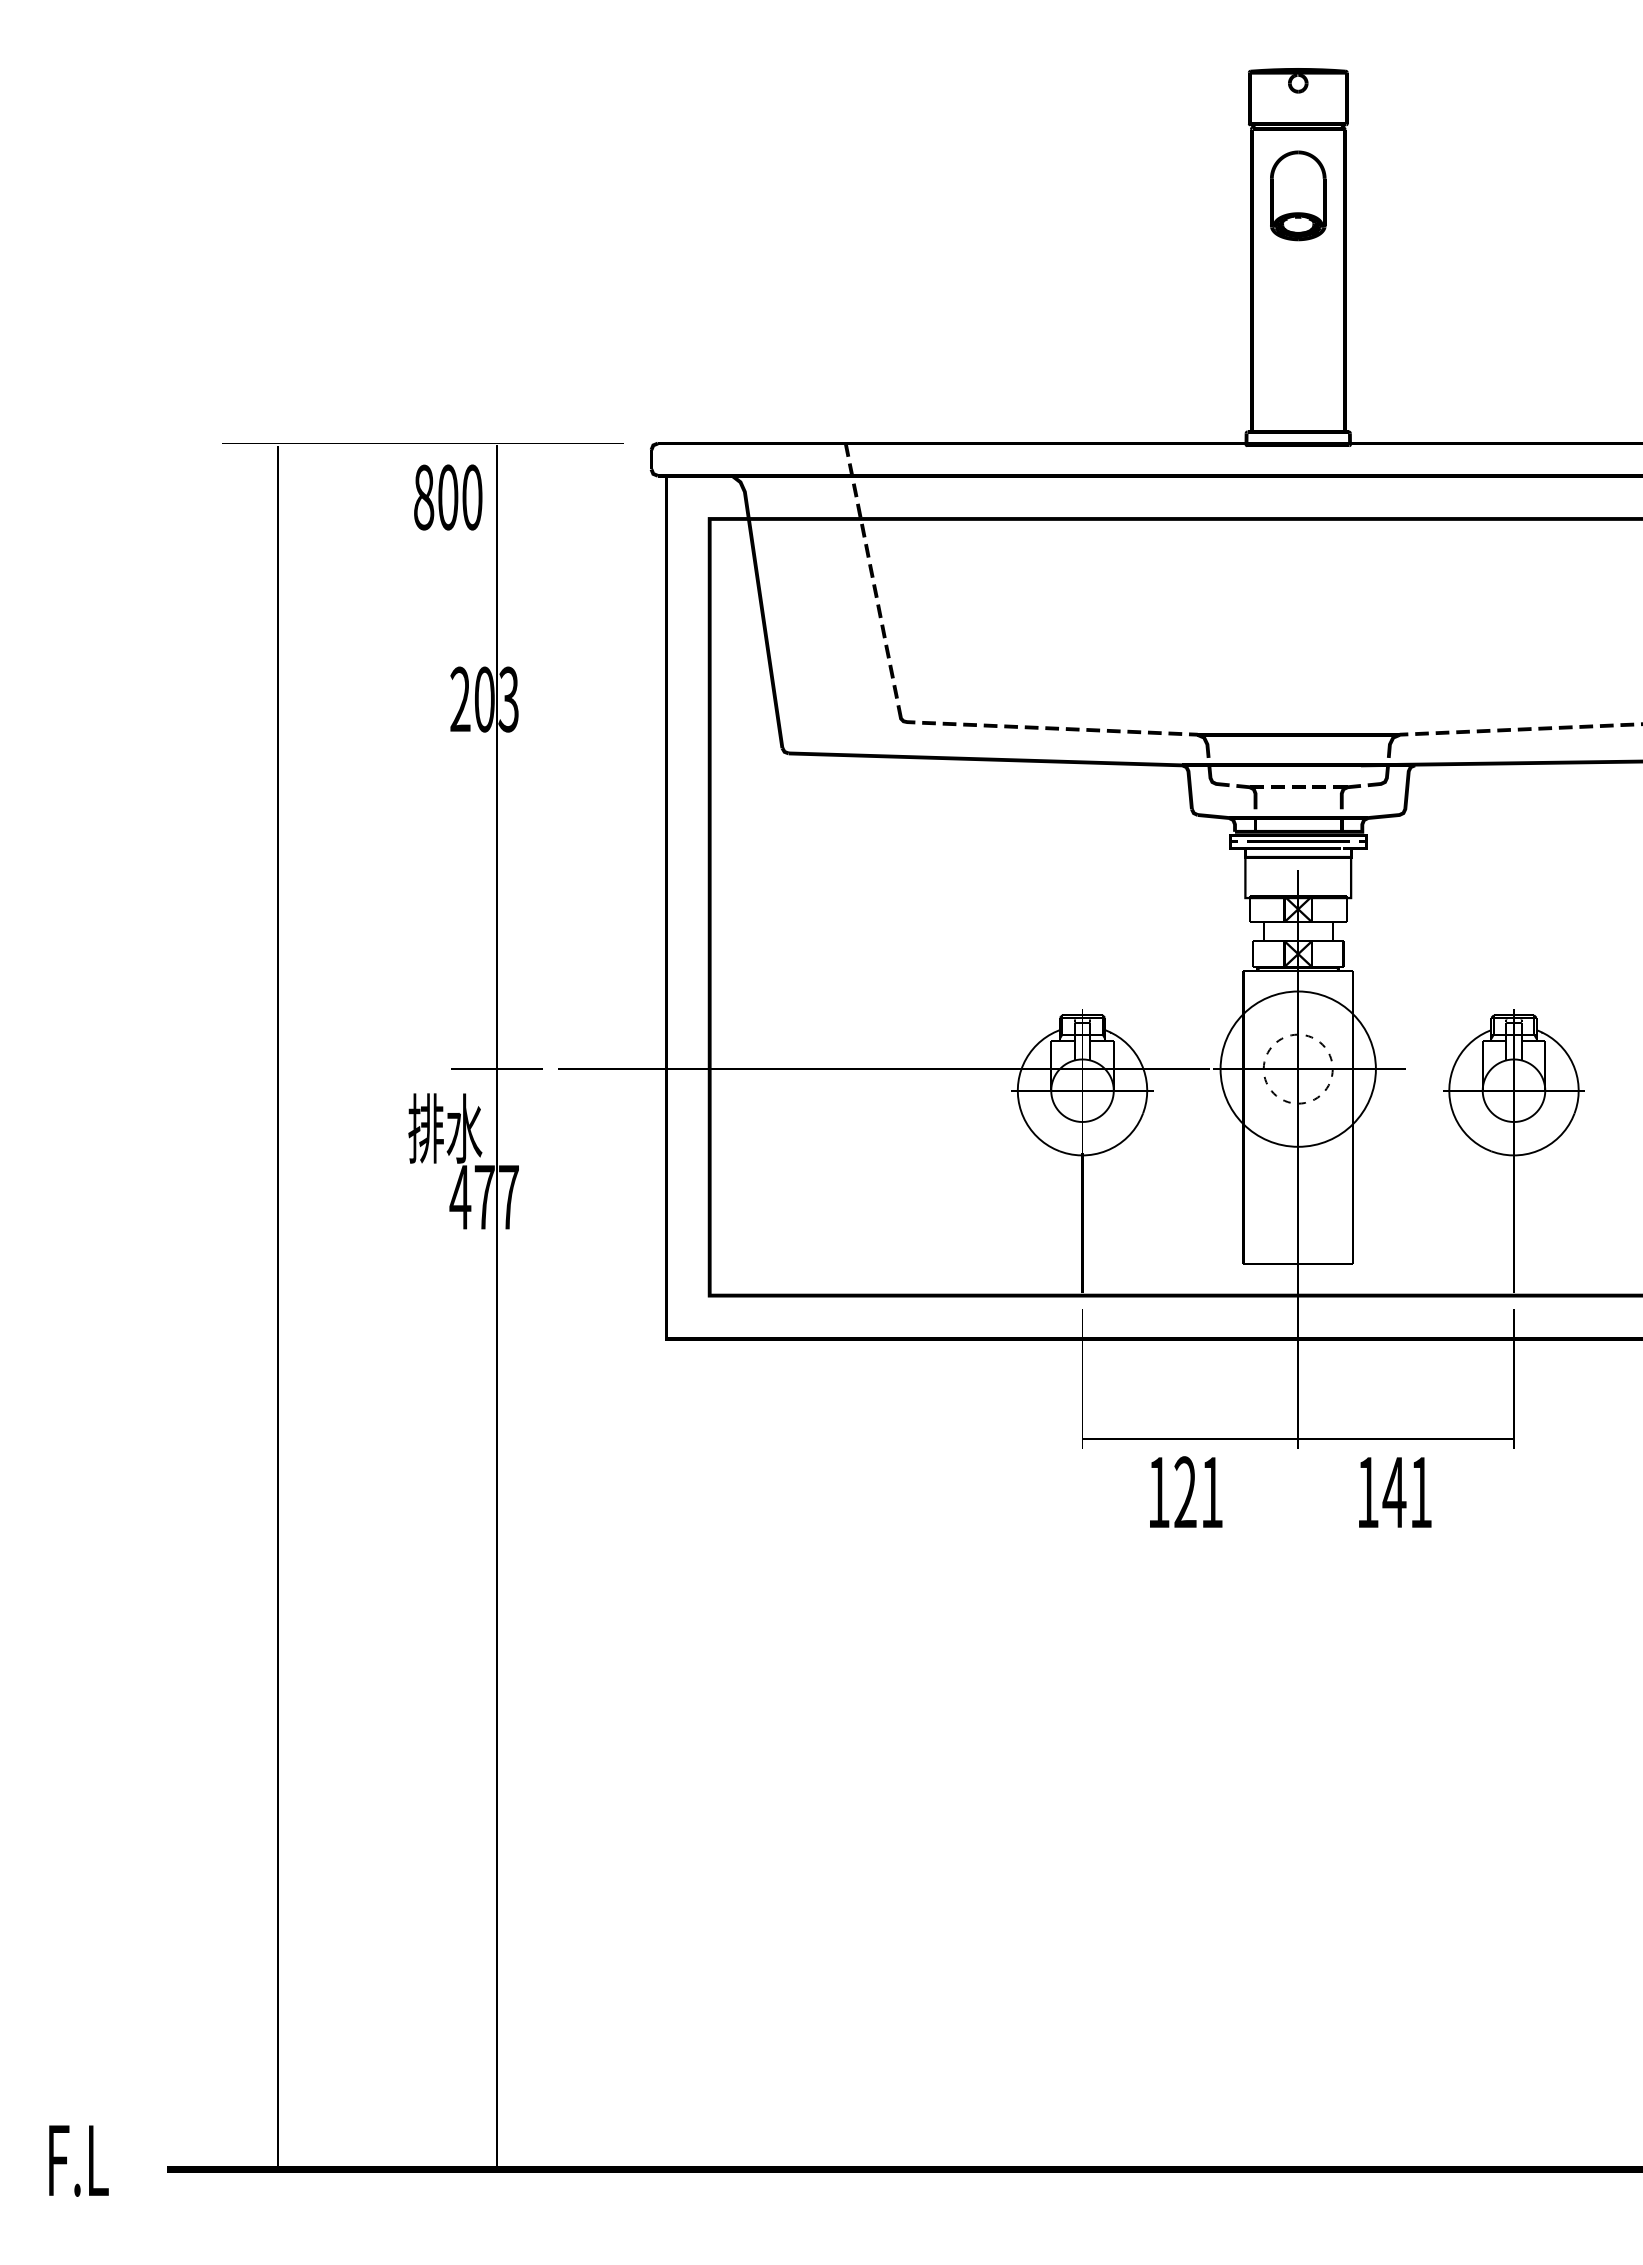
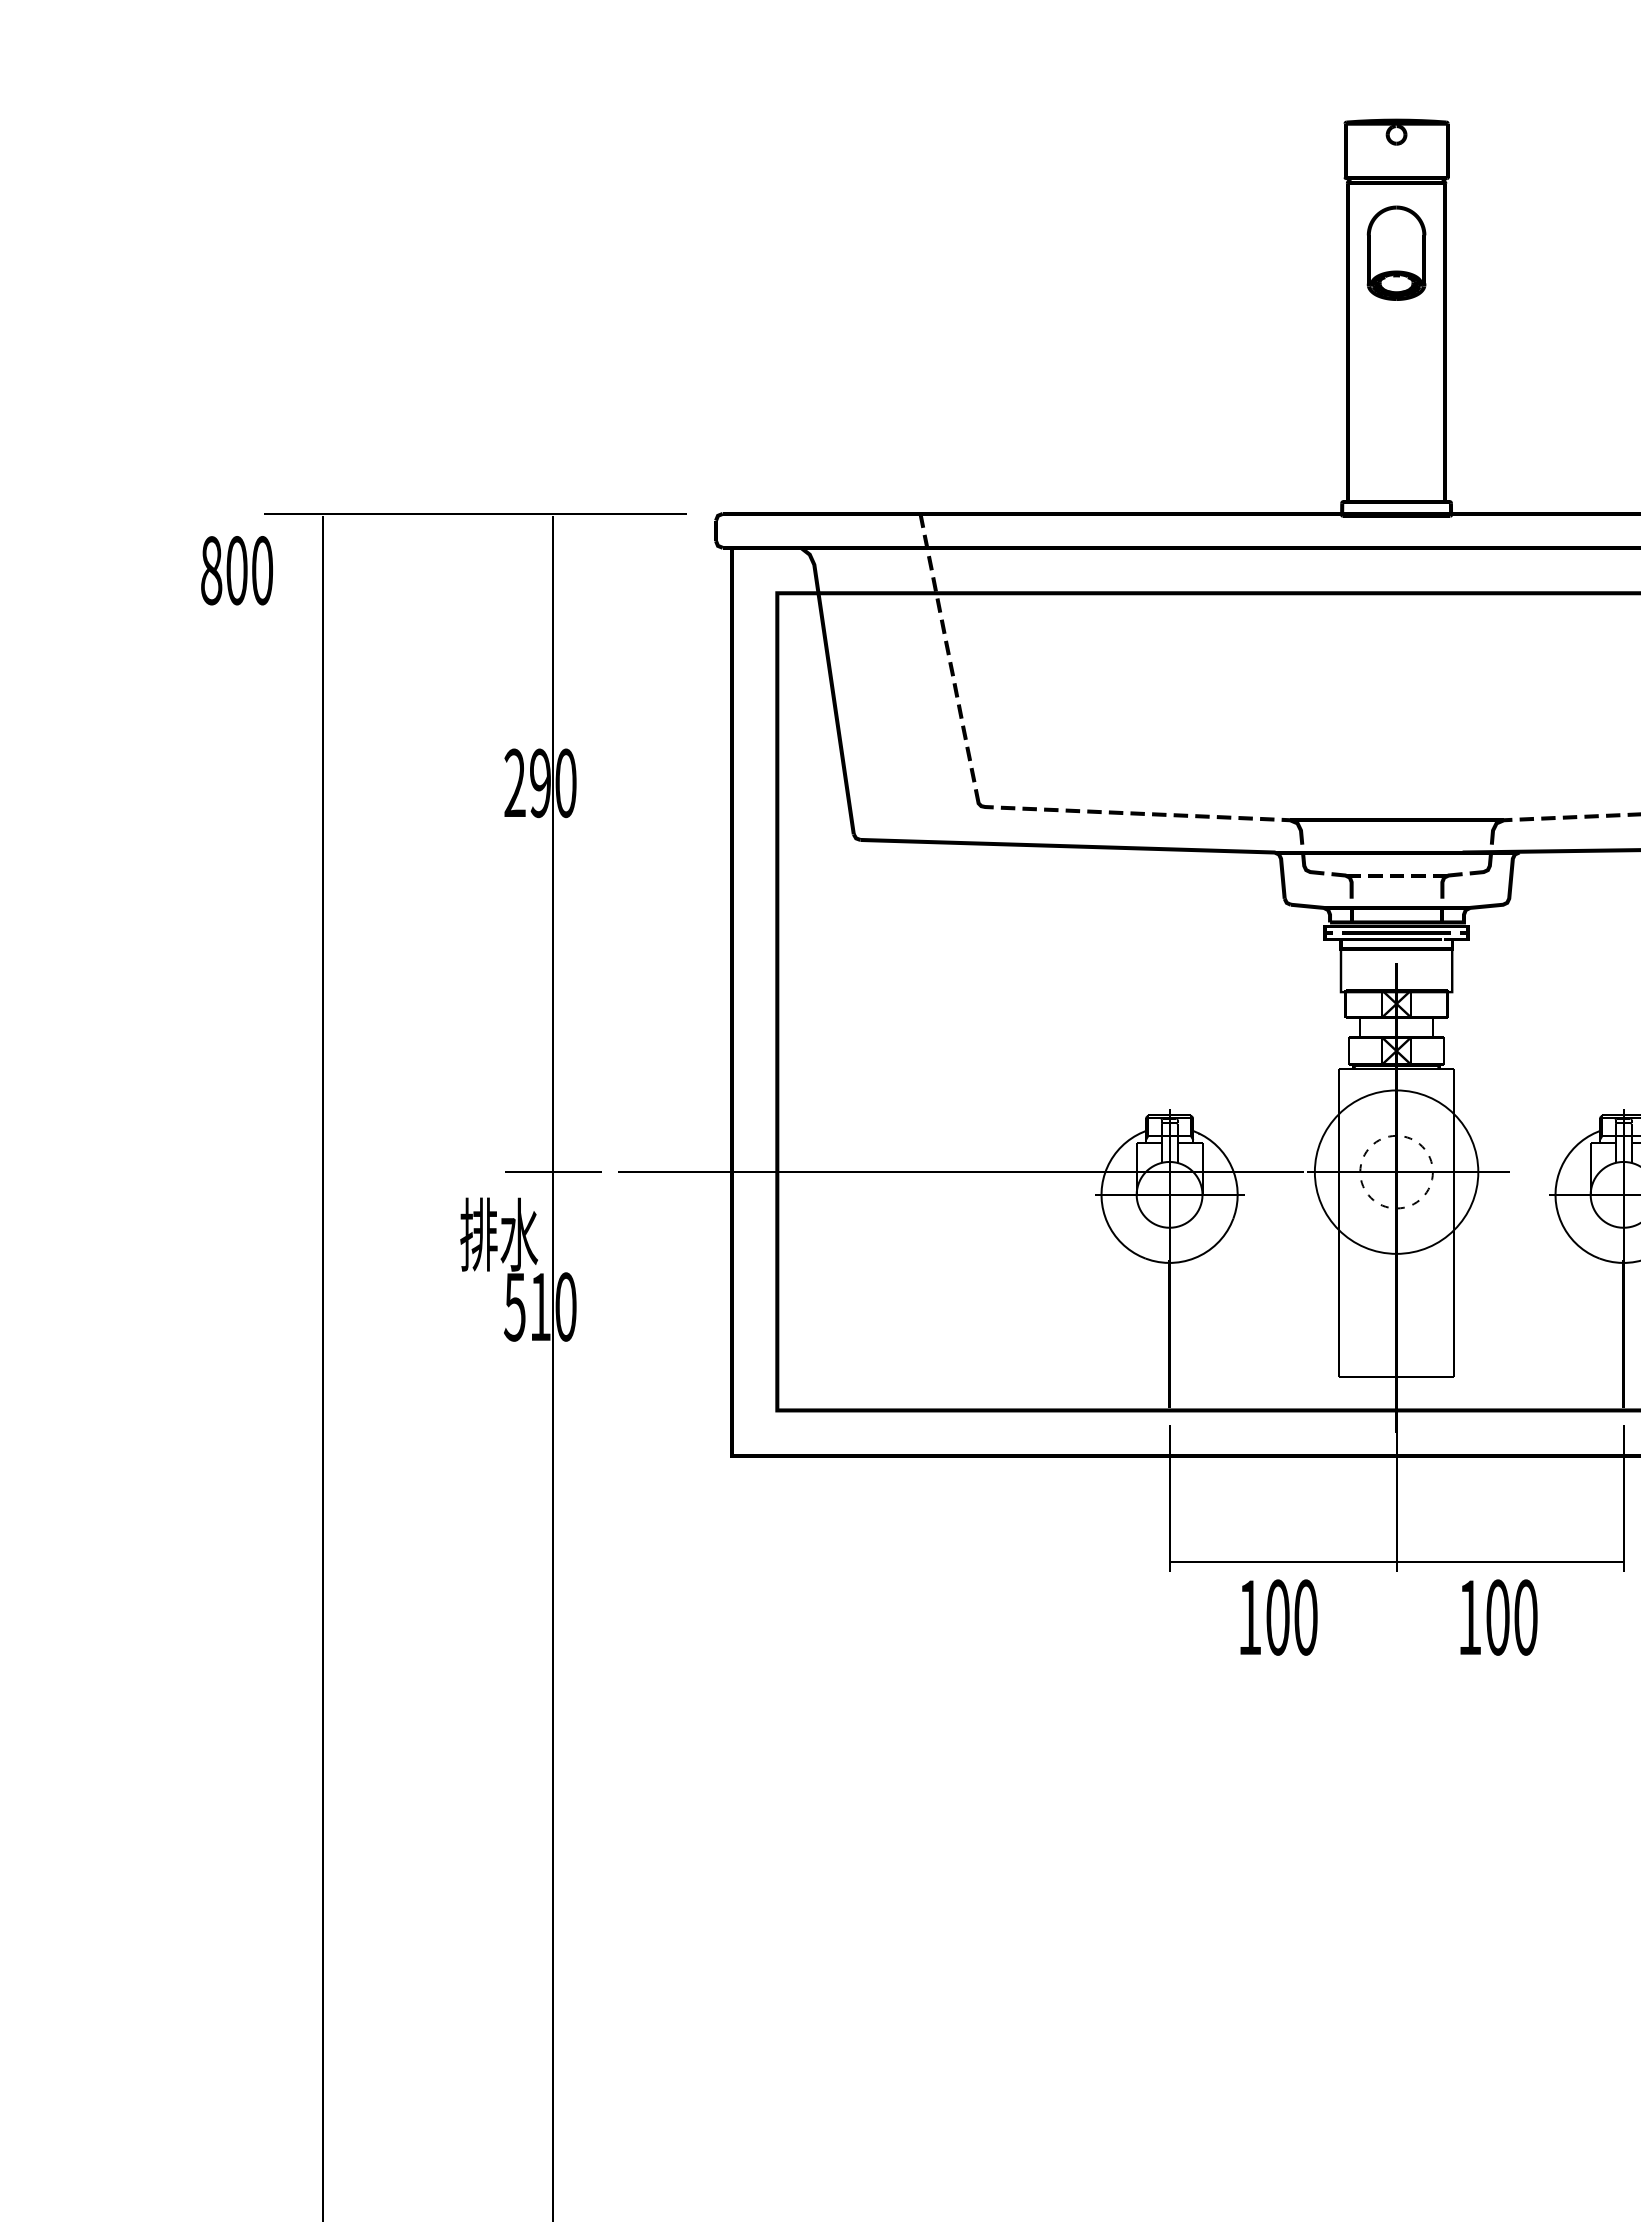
text: (448, 497) -> (237, 570), moved
text: (496, 699) -> (552, 783), 203 -> 290
text: (483, 1197) -> (539, 1307), 477 -> 510
text: (1198, 1492) -> (1291, 1617), 121 -> 100
text: (1407, 1492) -> (1511, 1617), 141 -> 100

